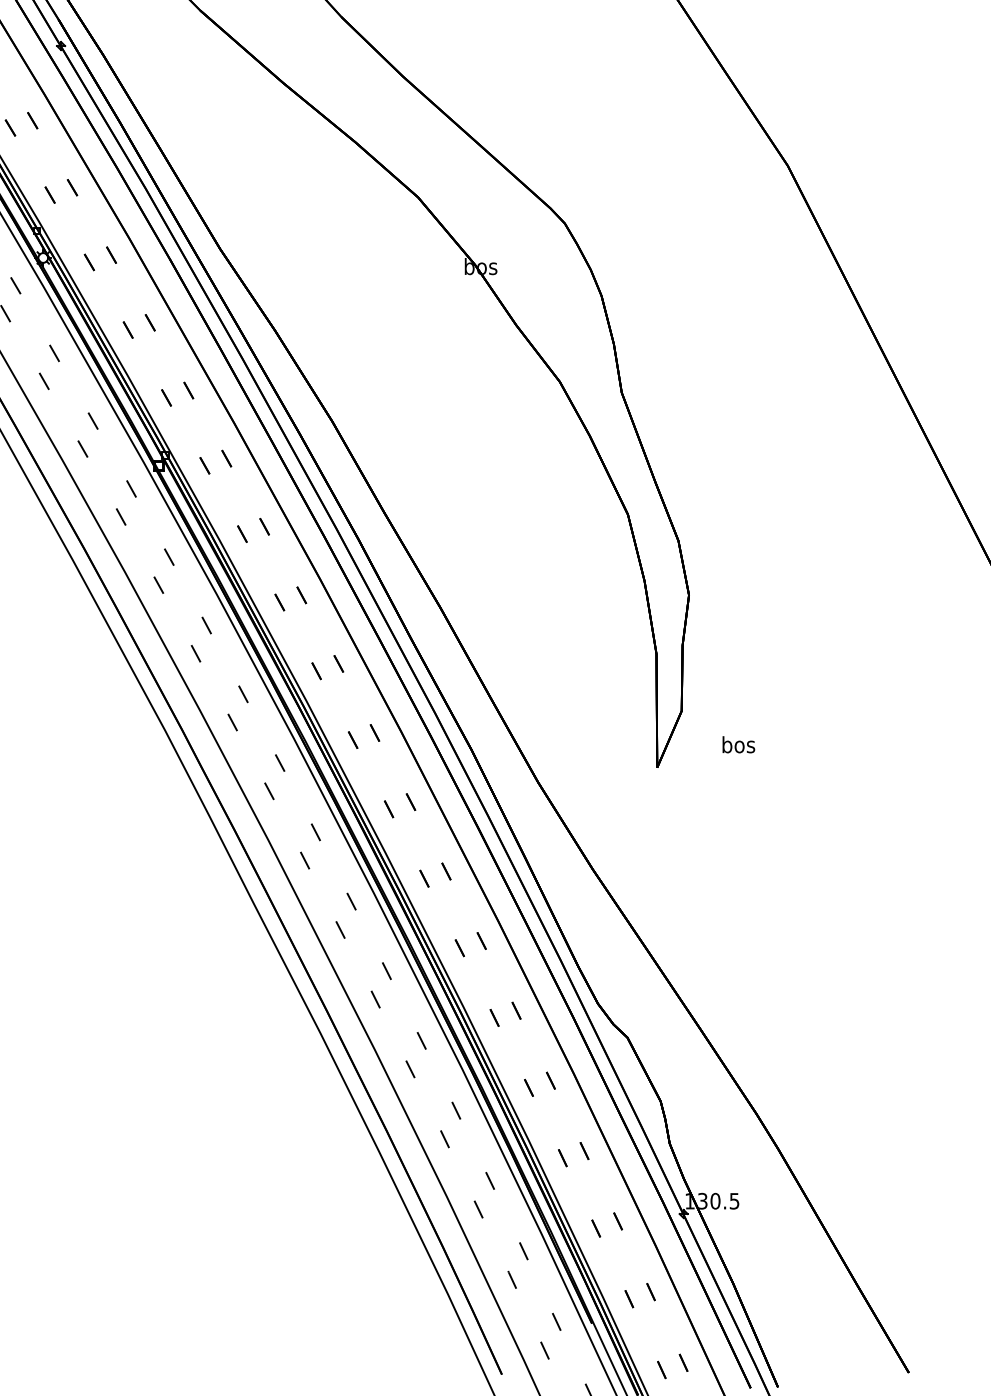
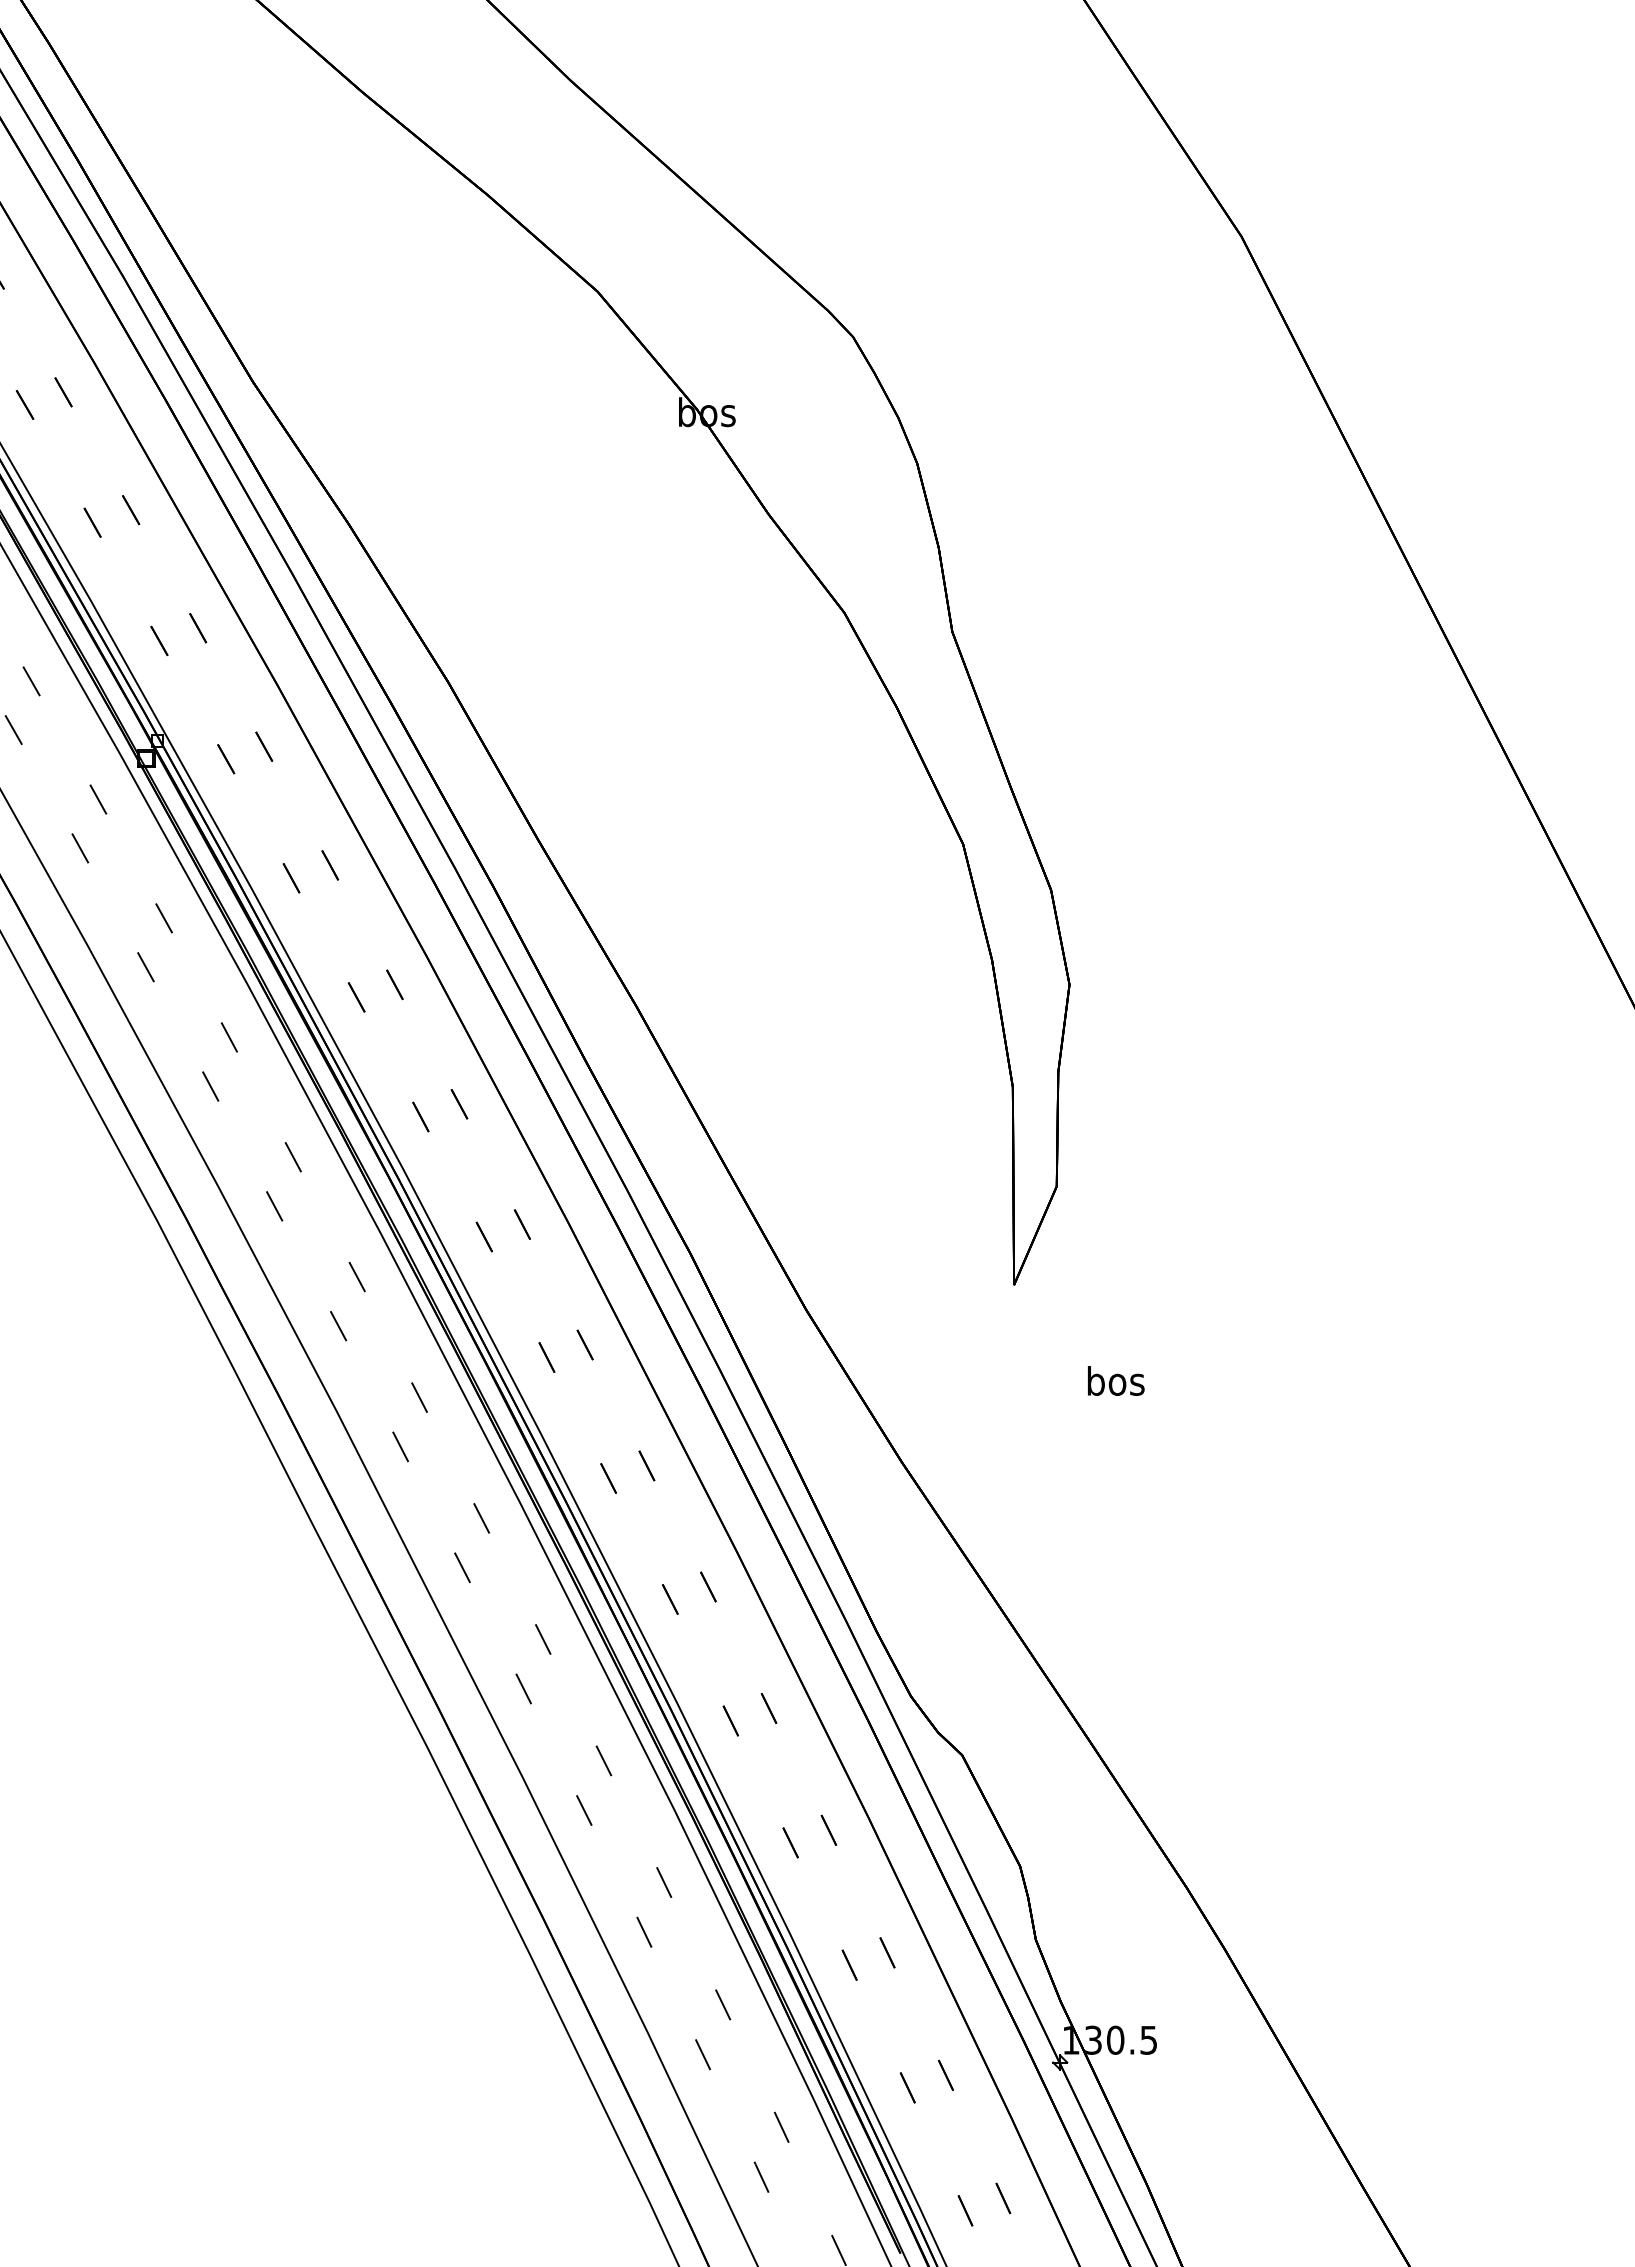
text: (738, 744) -> (1115, 1380), moved

